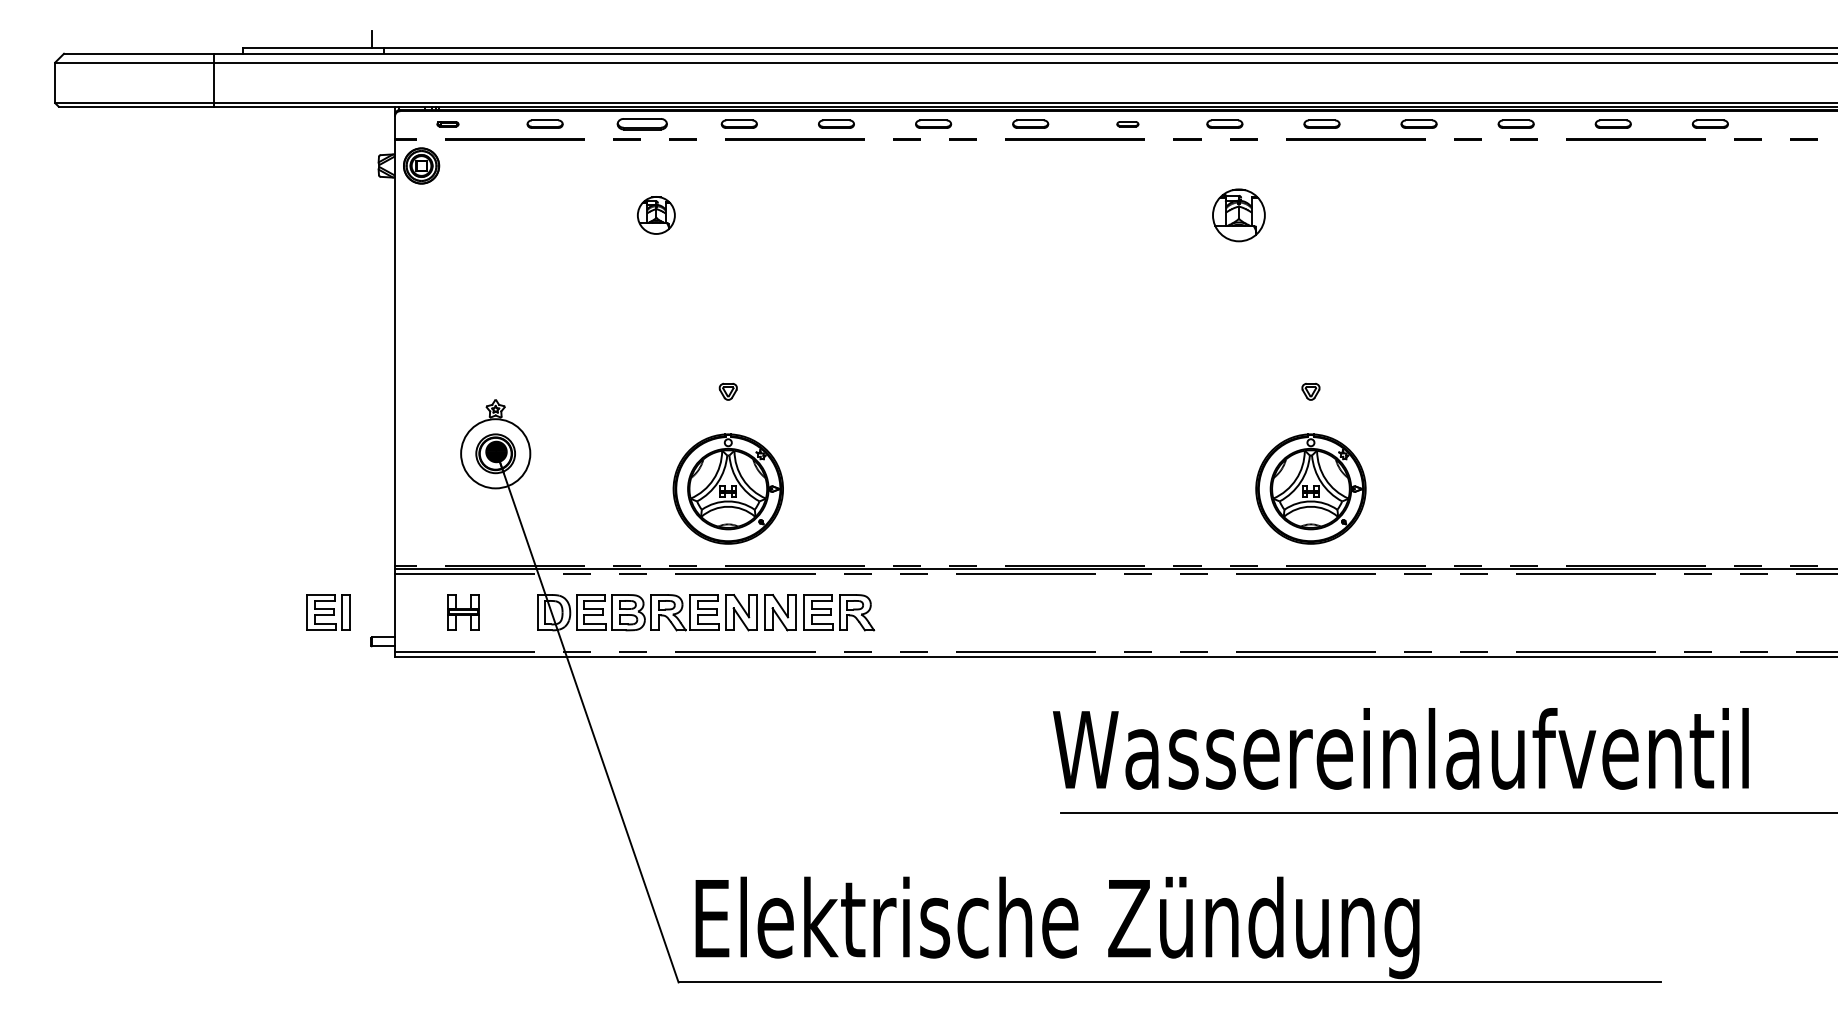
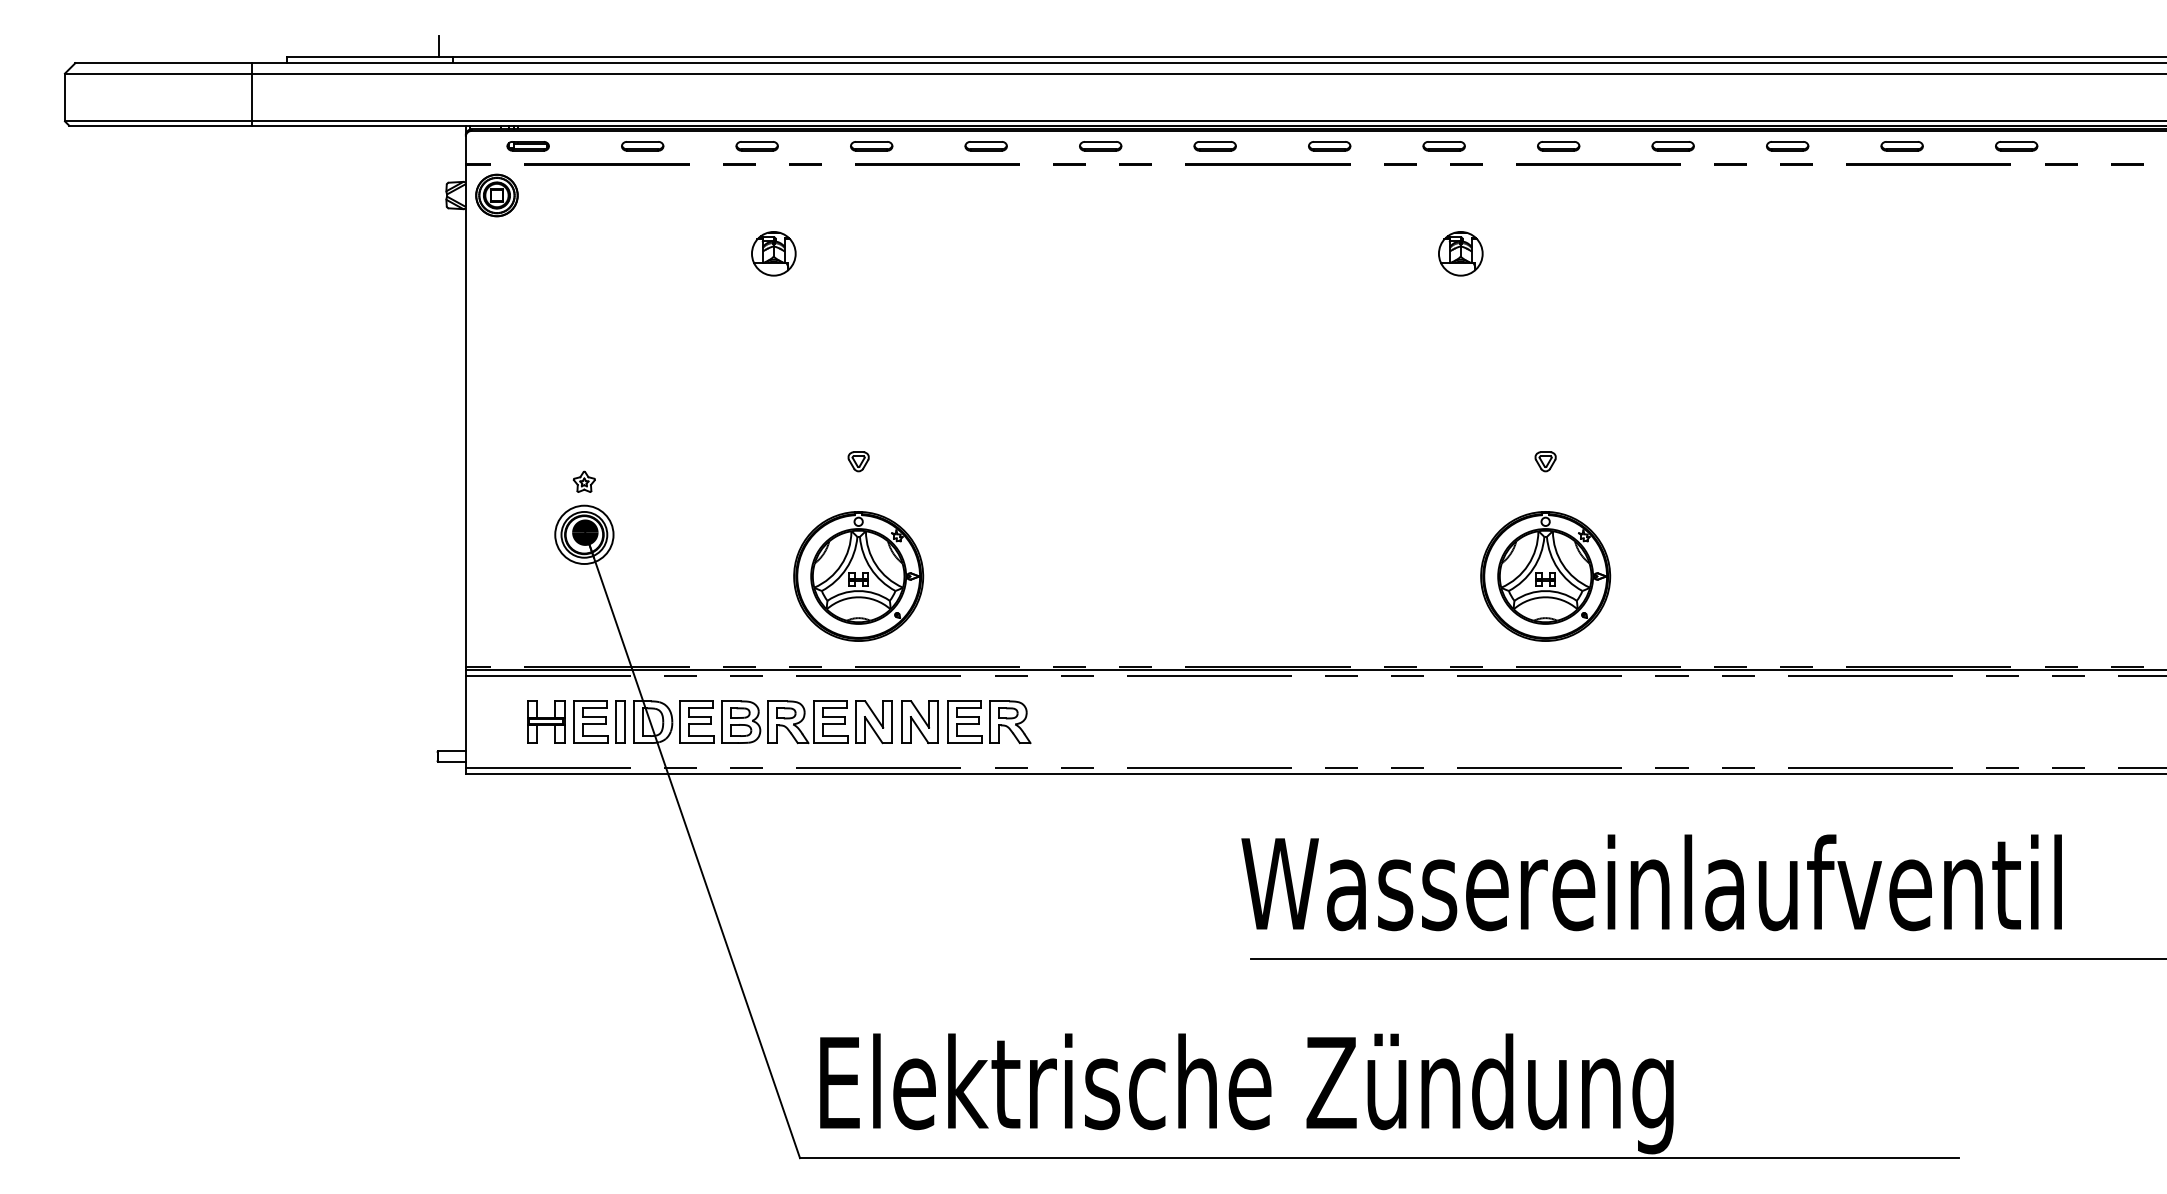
part: (447, 124) -> (527, 146), size x1.67
part: (641, 124) -> (756, 146), size x0.71
part: (1127, 124) -> (1329, 146), size x1.67
part: (1238, 215) -> (1460, 253), size x0.71
circle: (495, 453) -> (584, 534), size x0.71
part: (328, 612) -> (599, 721), moved

